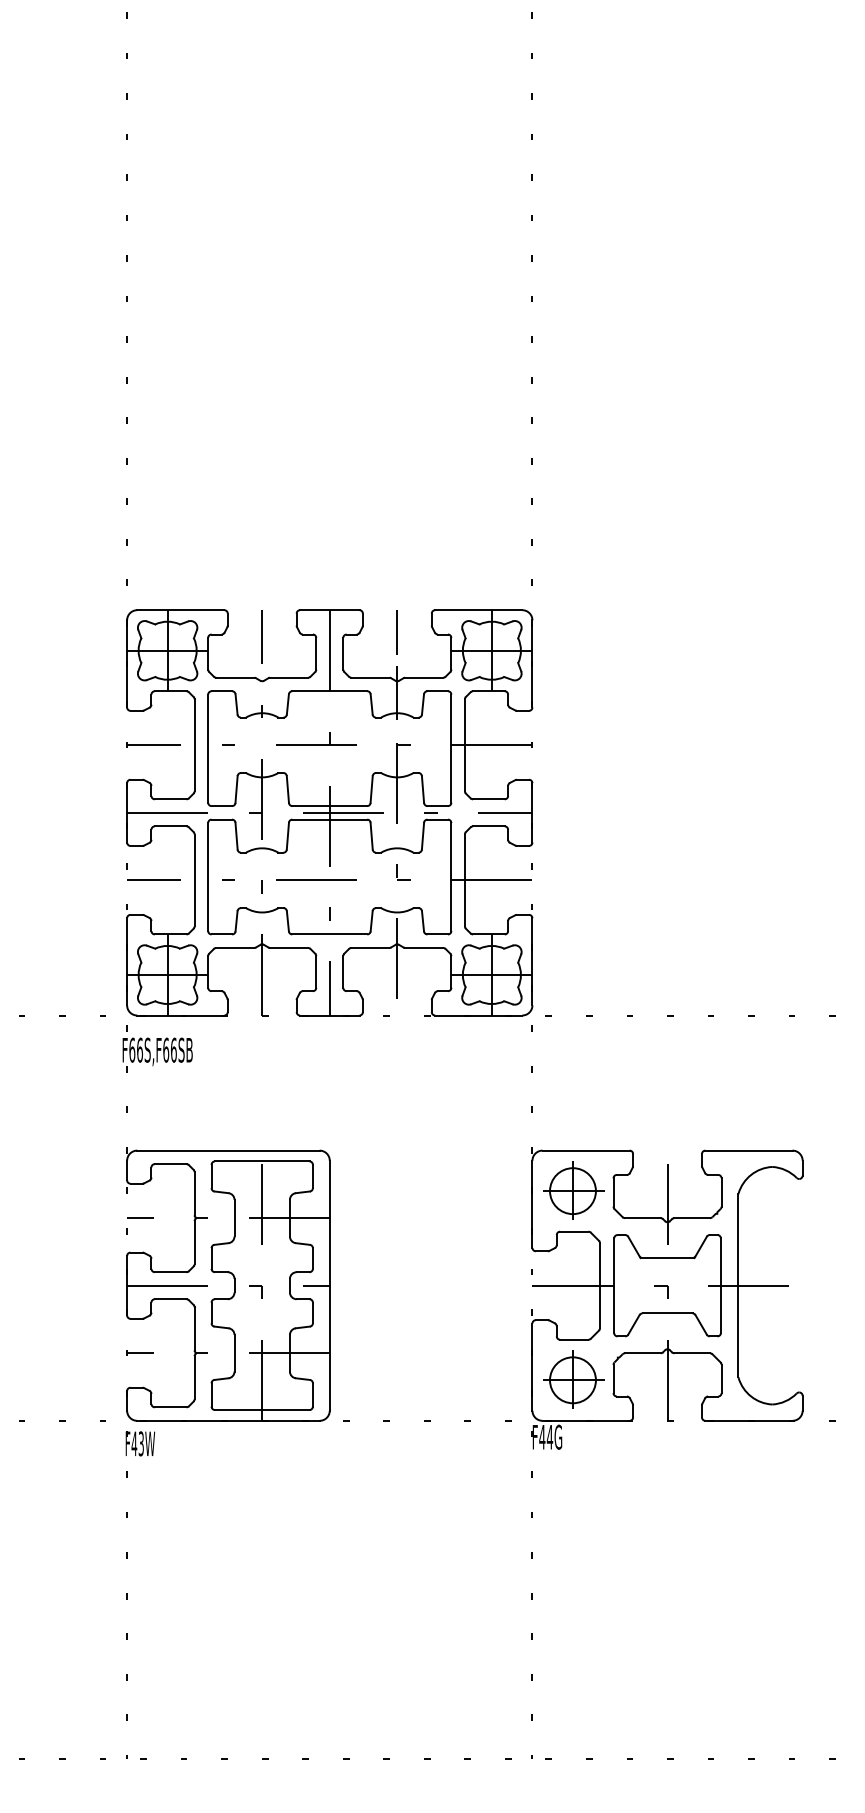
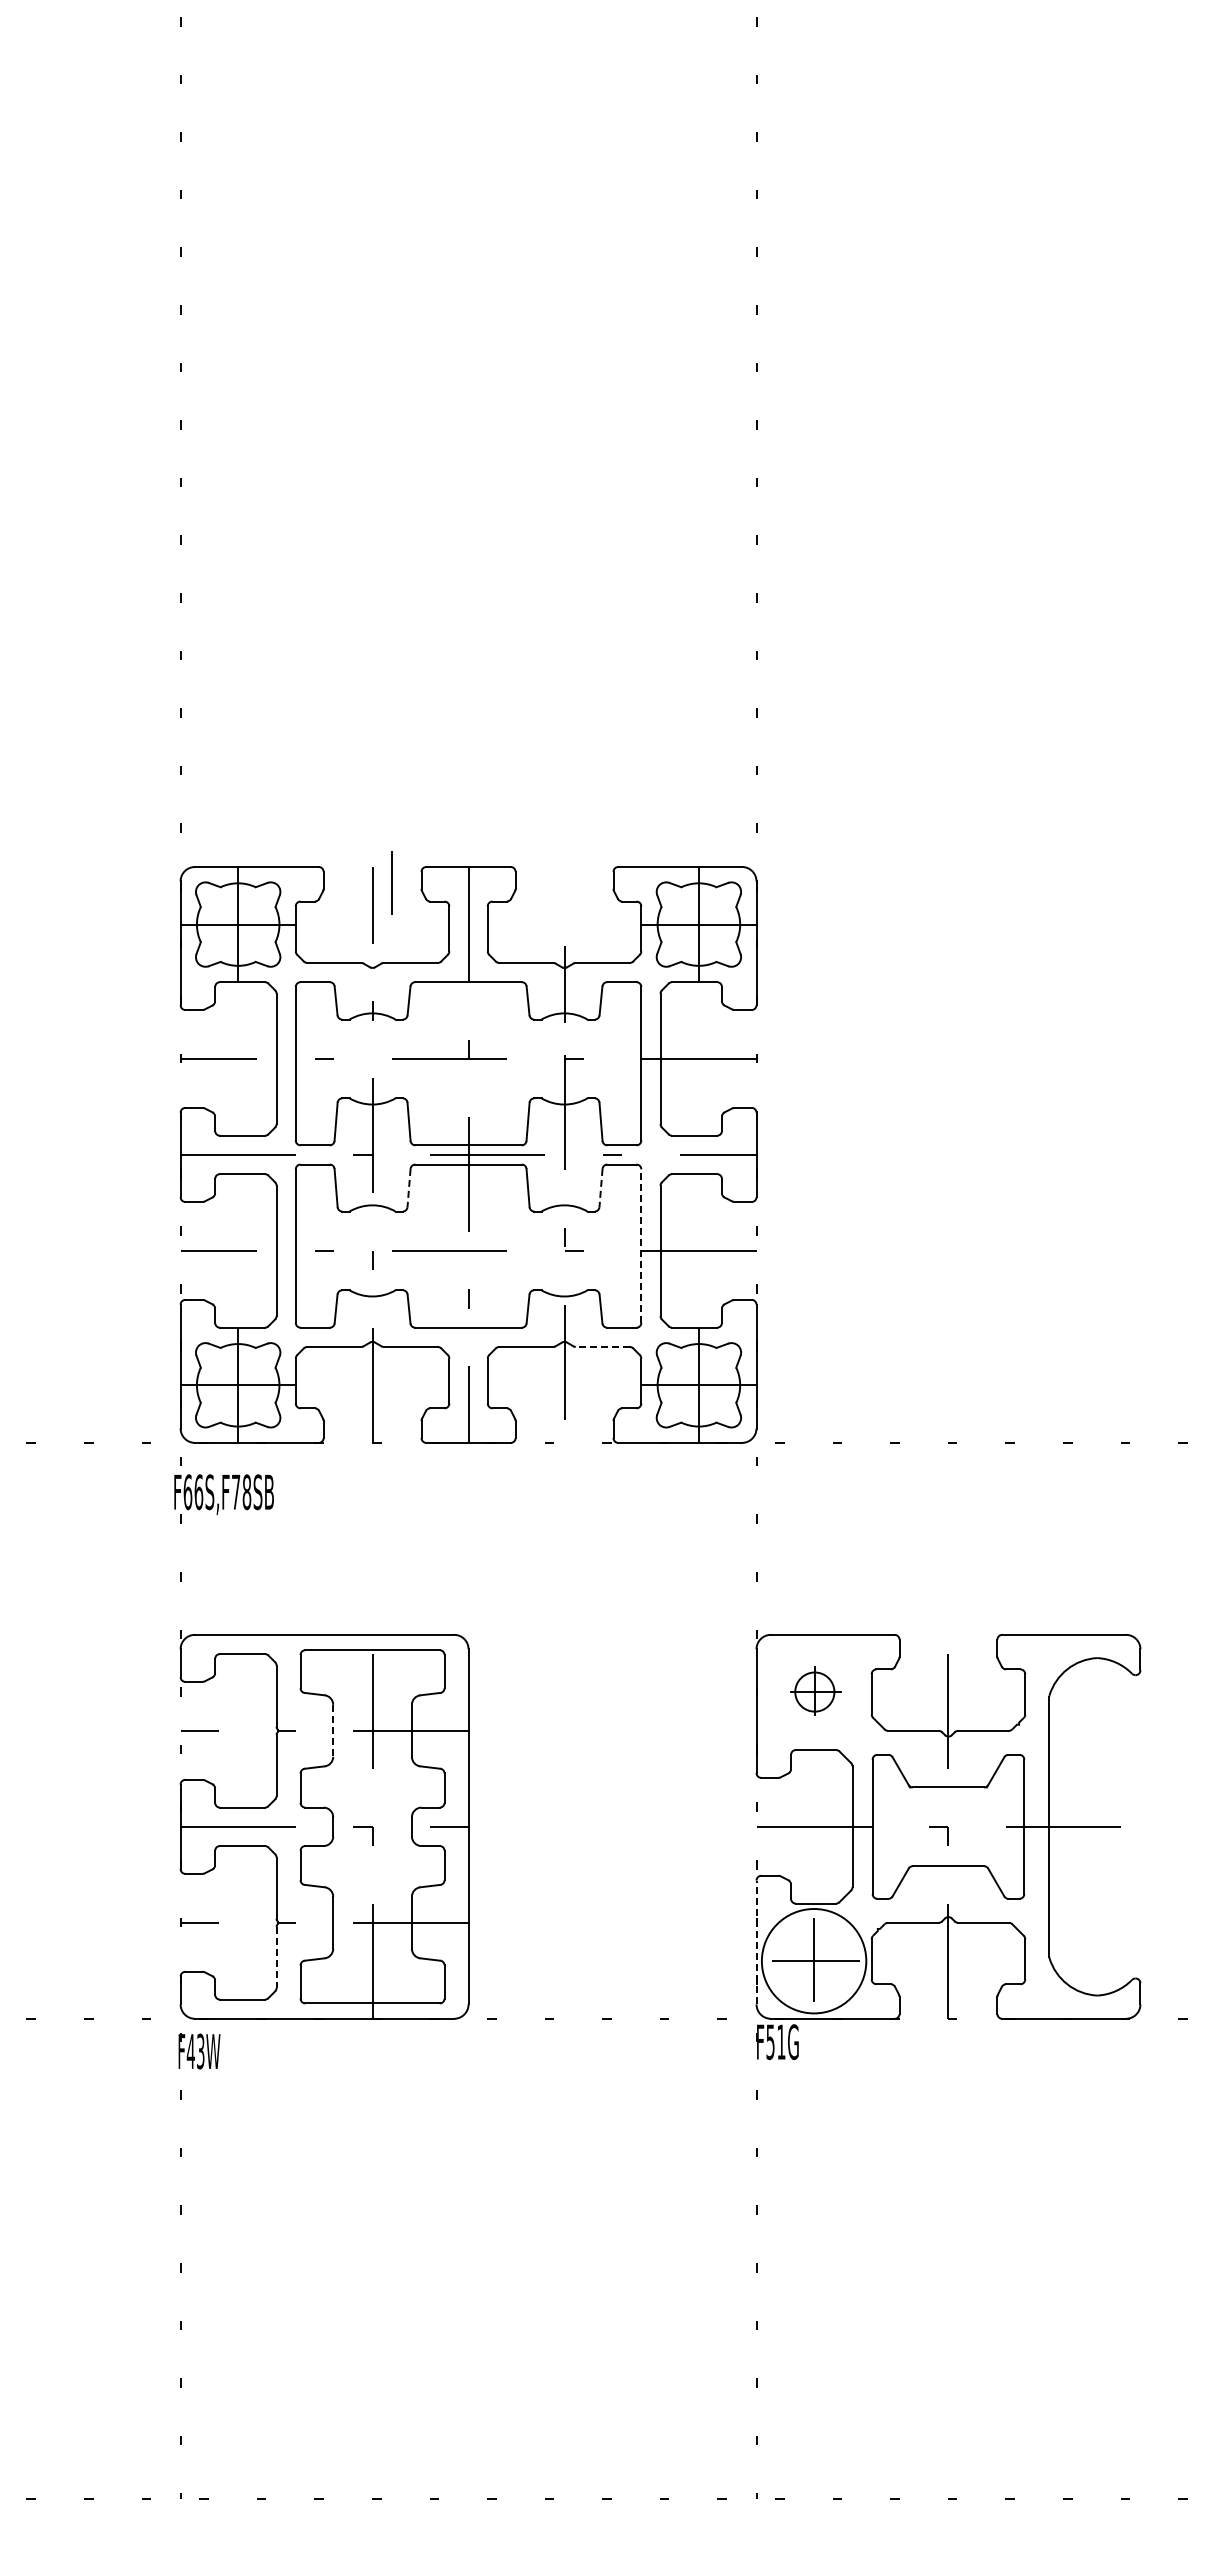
line: (397, 632) -> (391, 882), moved
line: (288, 836) -> (409, 1188), solid -> dashed
line: (422, 836) -> (600, 1188), solid -> dashed
line: (451, 877) -> (641, 1246), solid -> dashed
line: (424, 947) -> (602, 1346), solid -> dashed
text: (169, 1050) -> (241, 1492), F66S,F66SB -> F66S,F78SB
part: (573, 1190) -> (815, 1691), size x0.6
line: (234, 1218) -> (333, 1731), solid -> dashed
line: (532, 1367) -> (756, 1942), solid -> dashed
line: (194, 1377) -> (276, 1957), solid -> dashed
circle: (572, 1379) -> (813, 1960), size x1.6
text: (545, 1437) -> (775, 2042), F44G -> F51G

